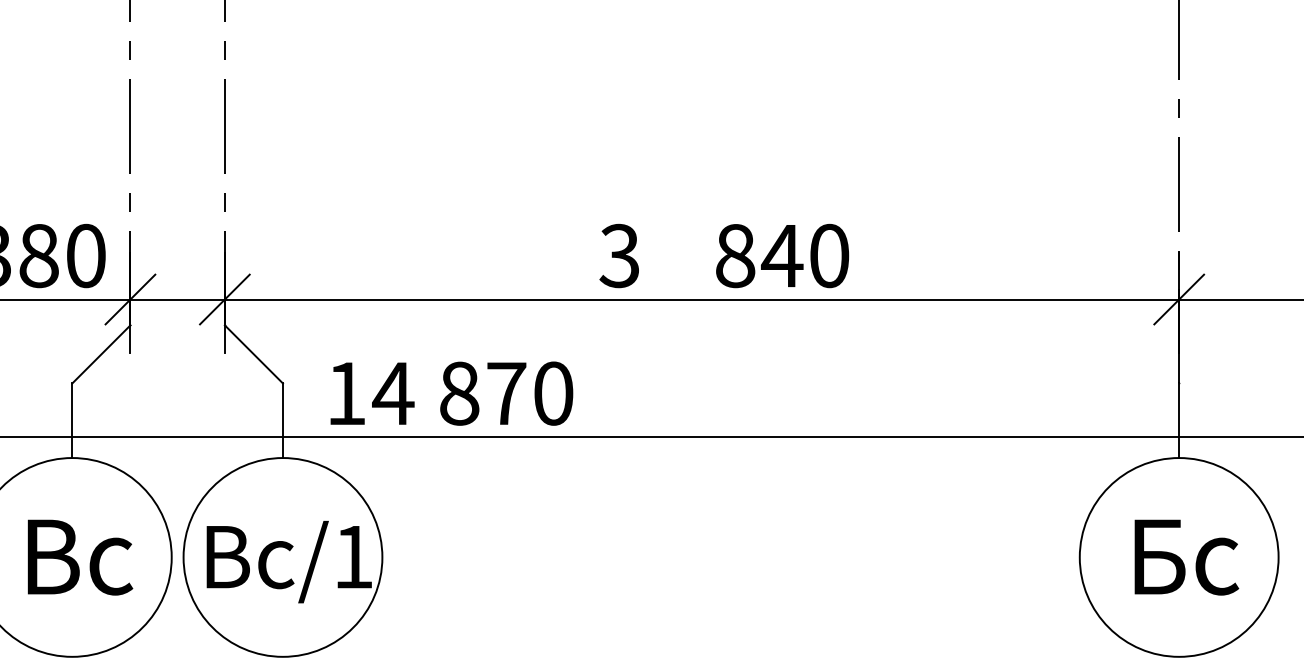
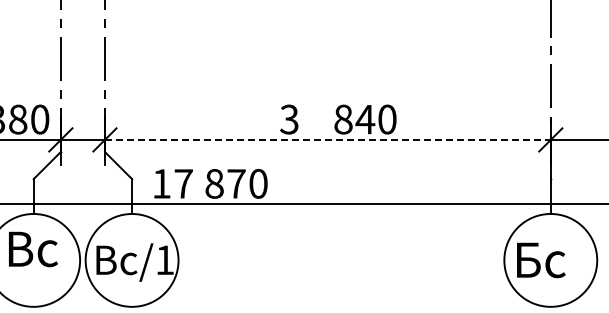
line: (701, 298) -> (327, 139), solid -> dashed
text: (392, 392) -> (183, 183), 14 -> 17
text: (80, 557) -> (33, 249), moved
text: (1187, 557) -> (541, 260), moved

